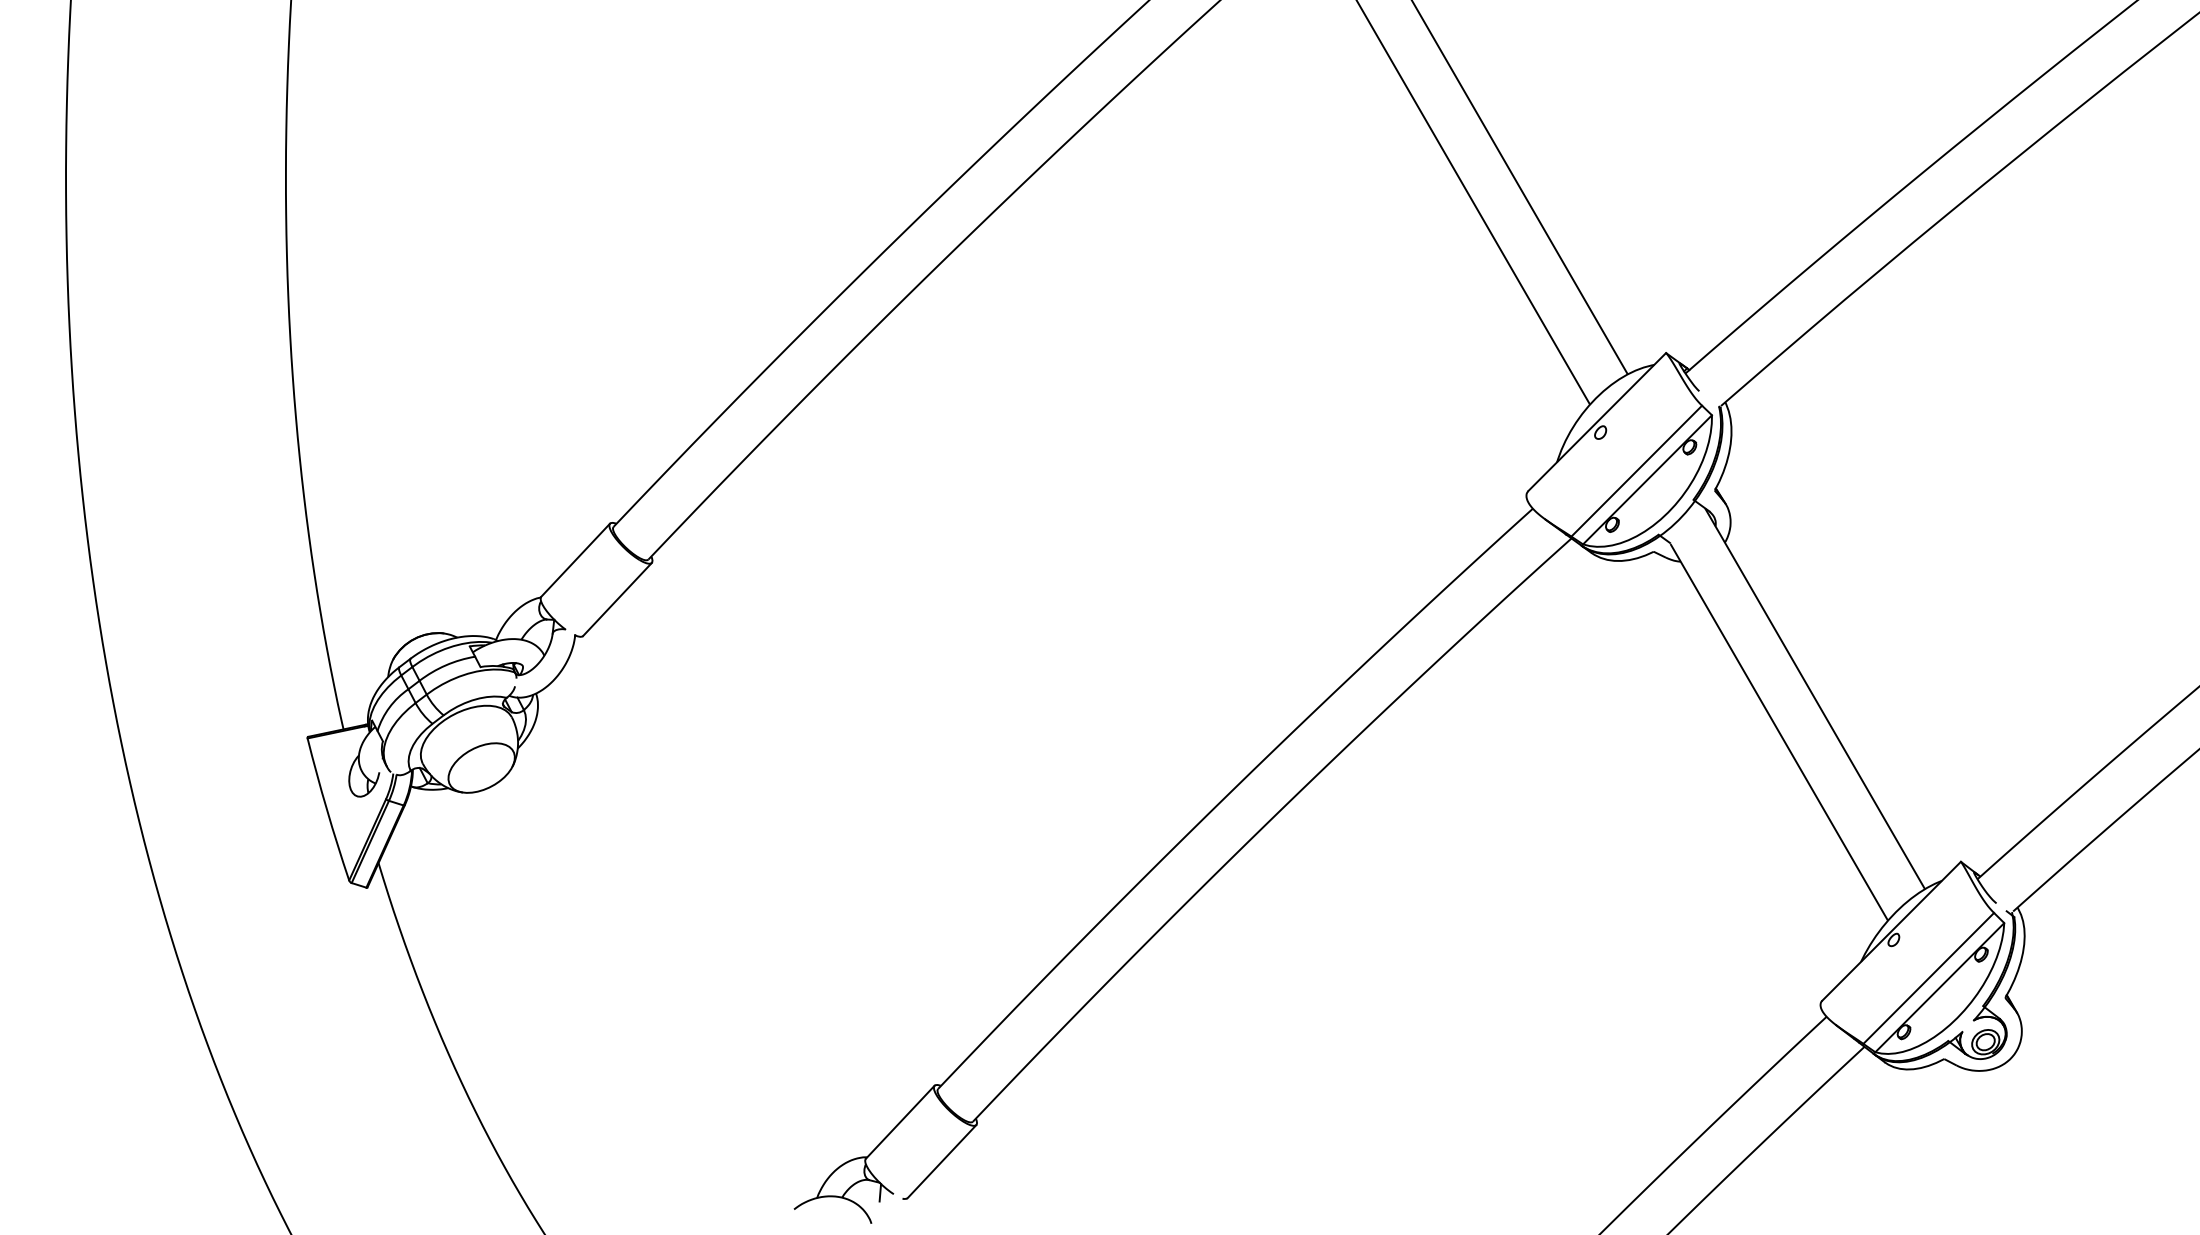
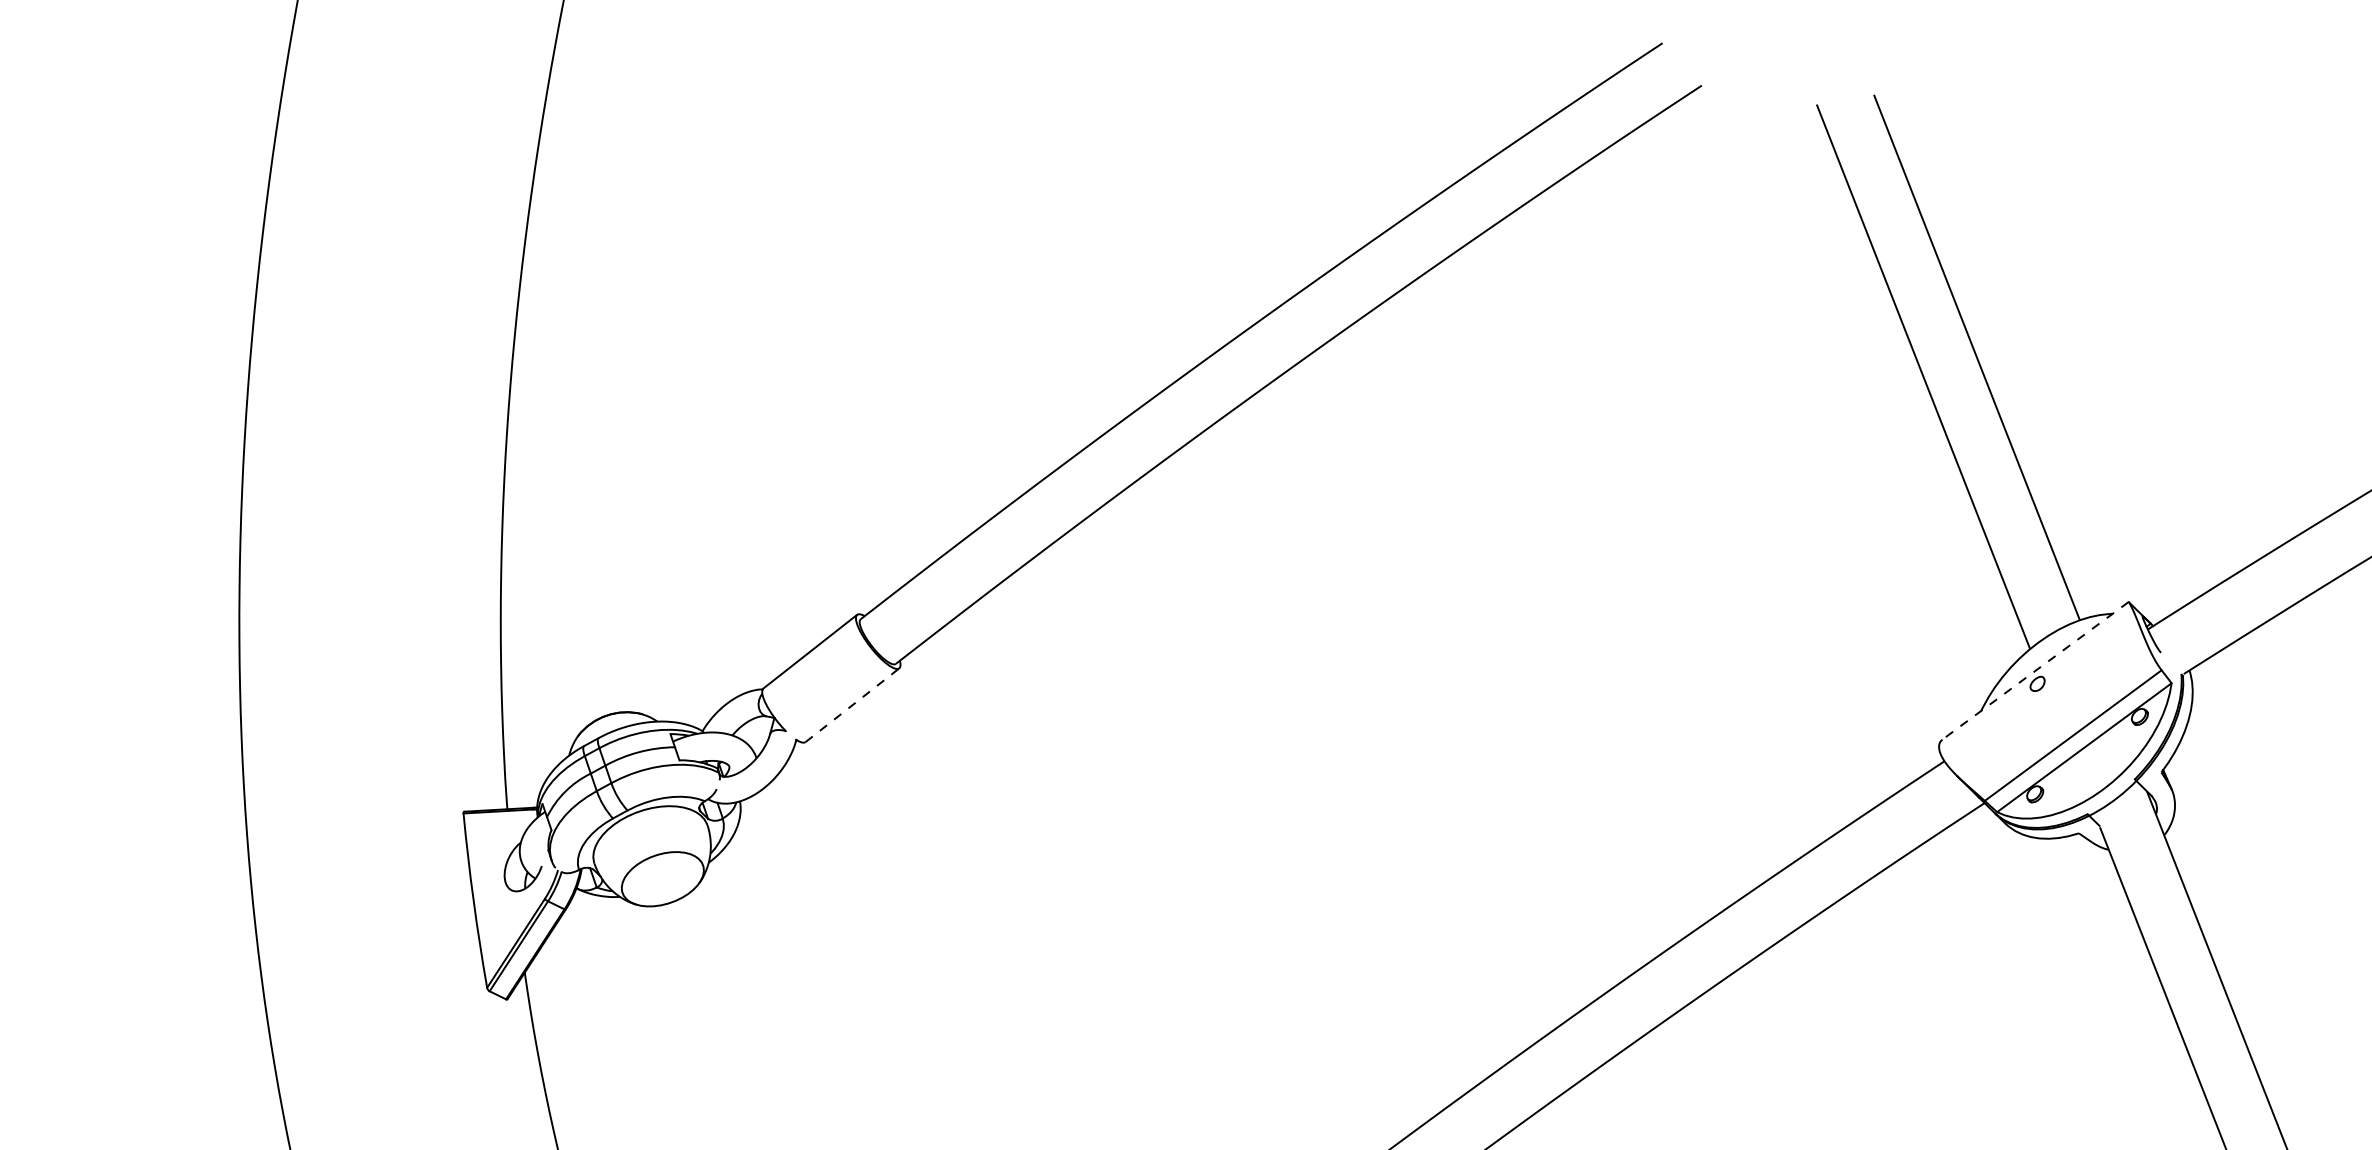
line: (1596, 422) -> (2034, 671), solid -> dashed
line: (617, 599) -> (852, 705), solid -> dashed

